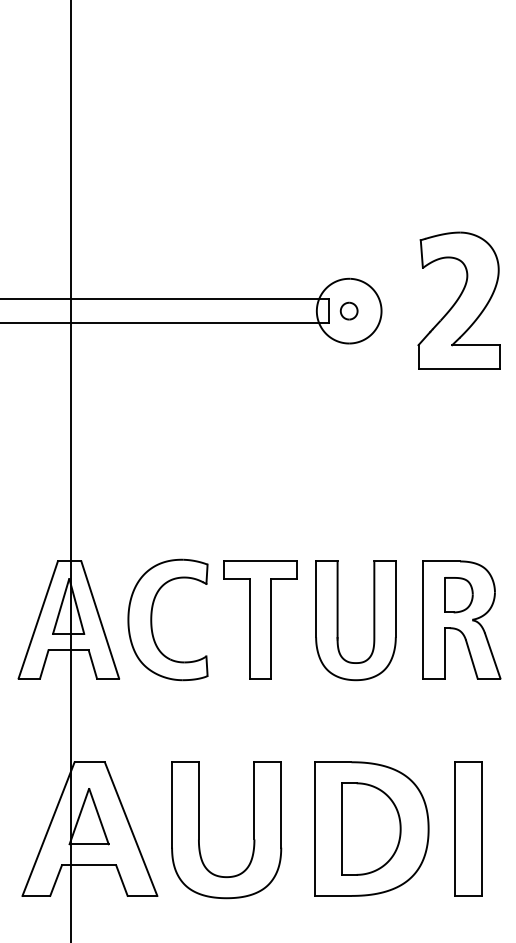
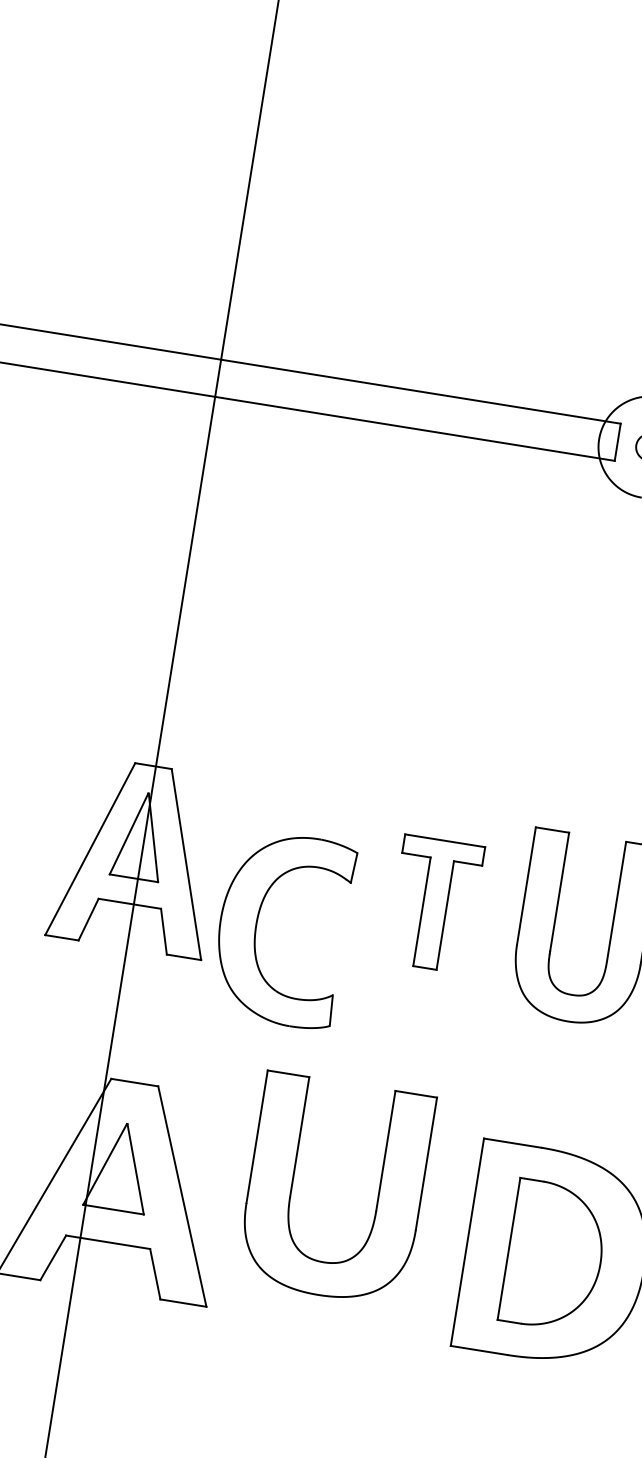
part: (152, 619) -> (258, 924), moved
part: (260, 619) -> (435, 903), size x0.7
part: (199, 830) -> (293, 1183), moved

